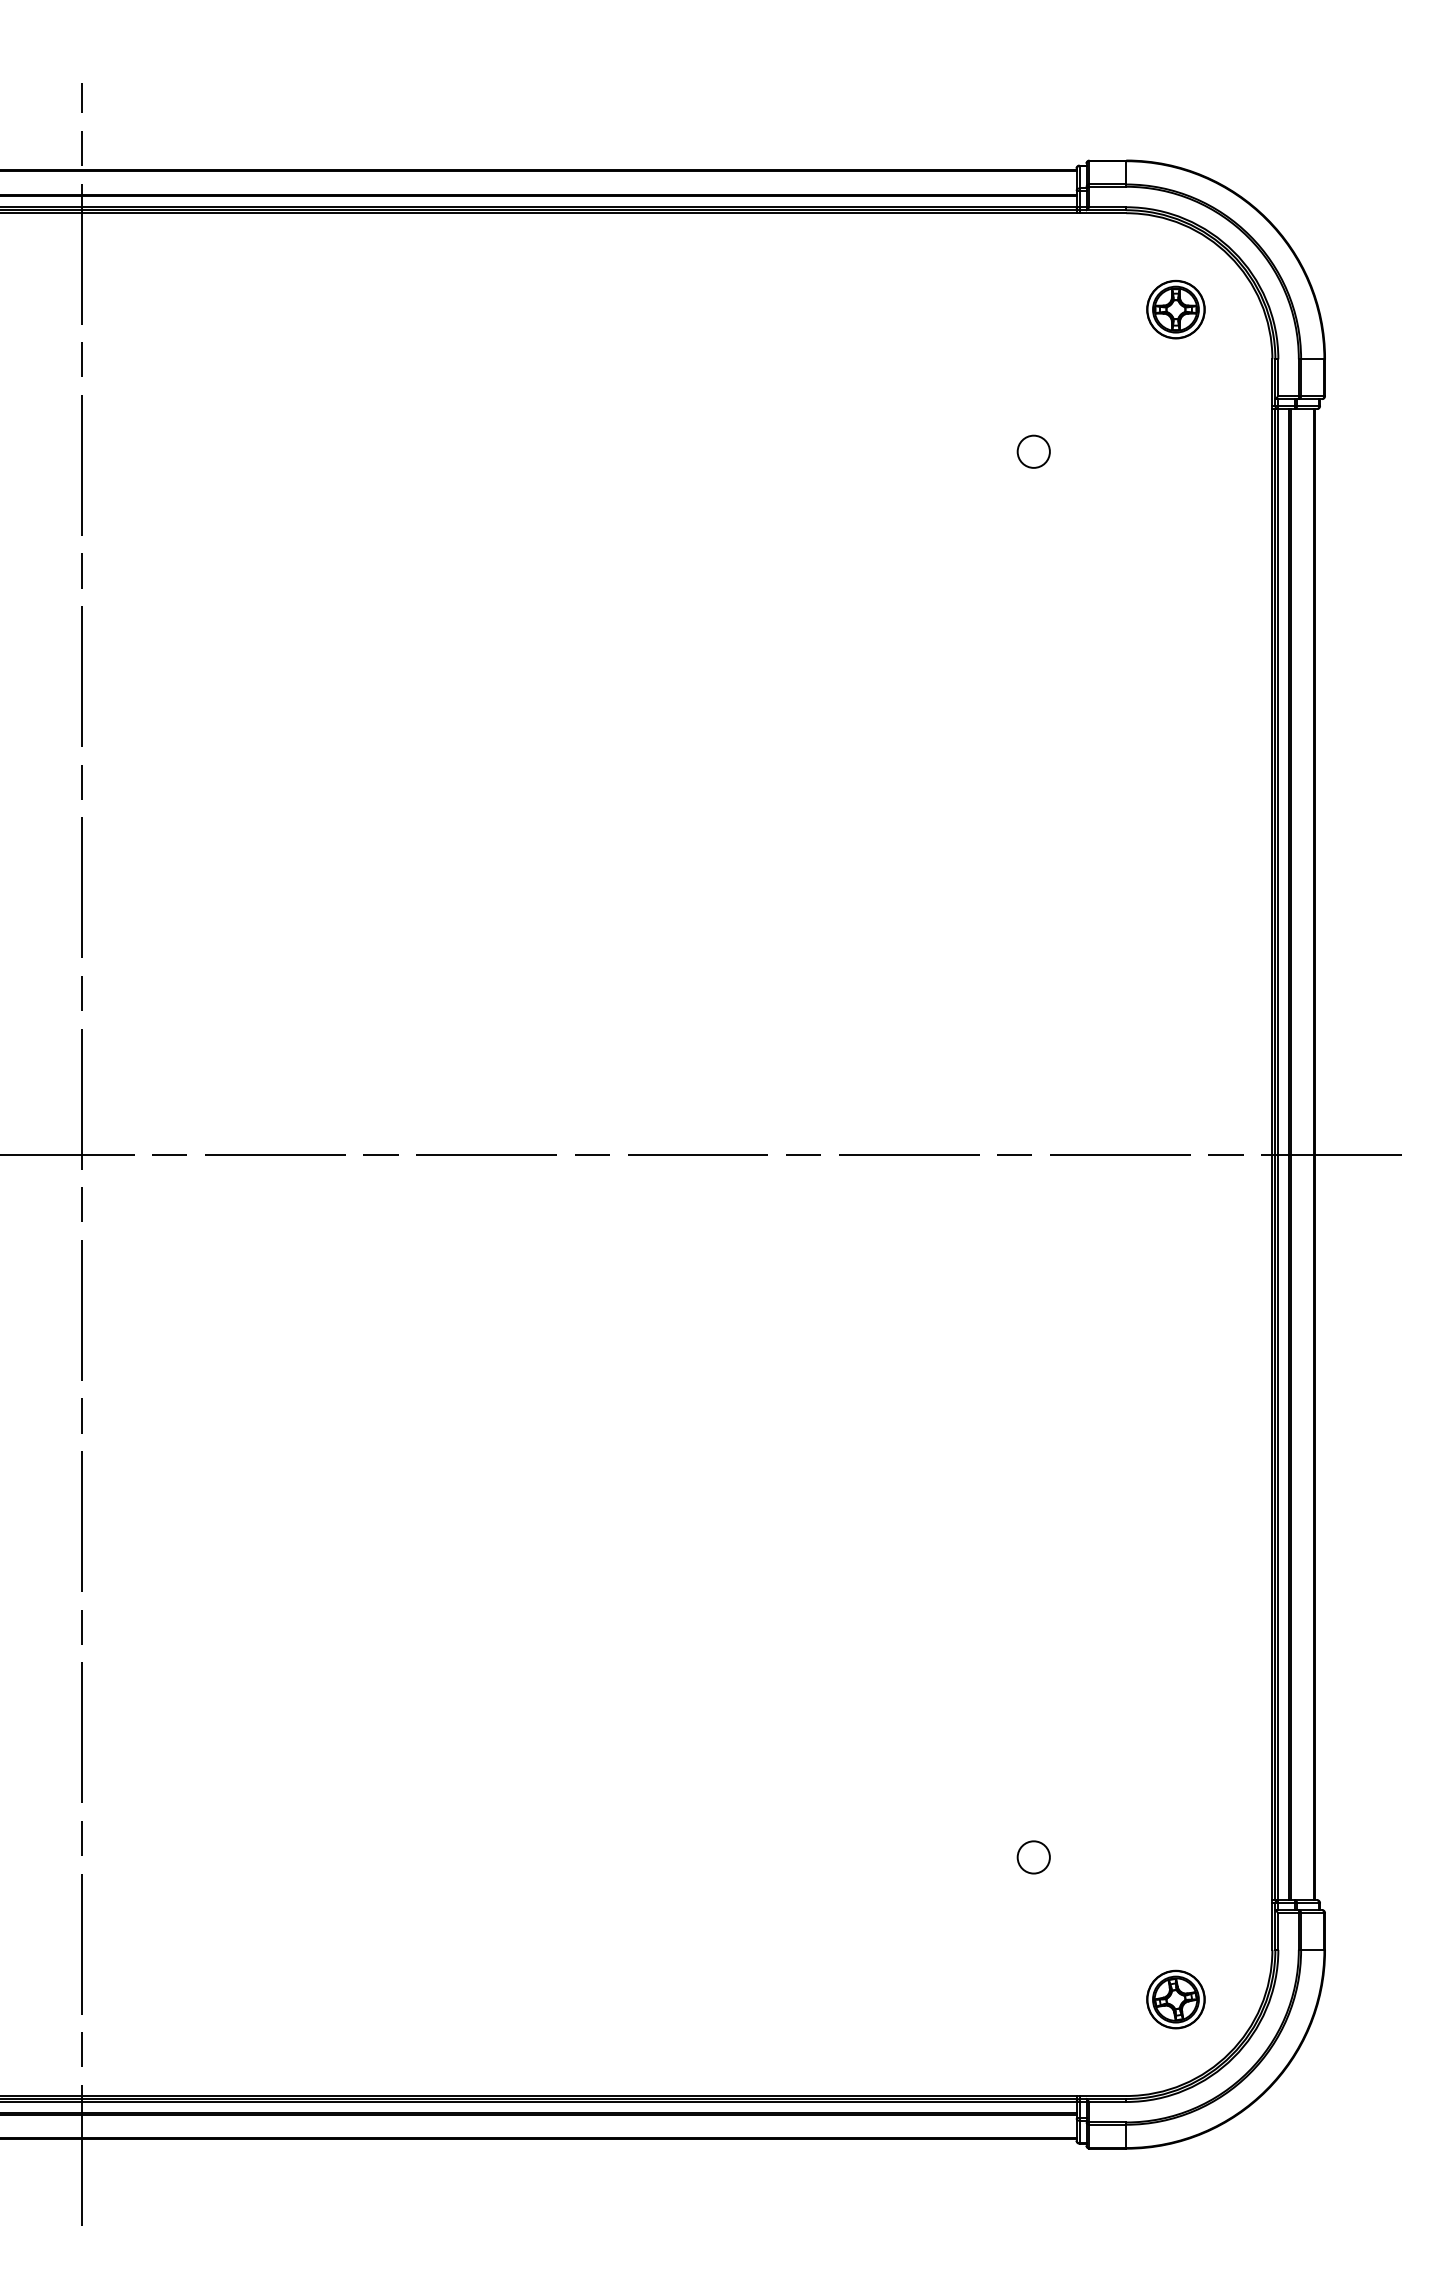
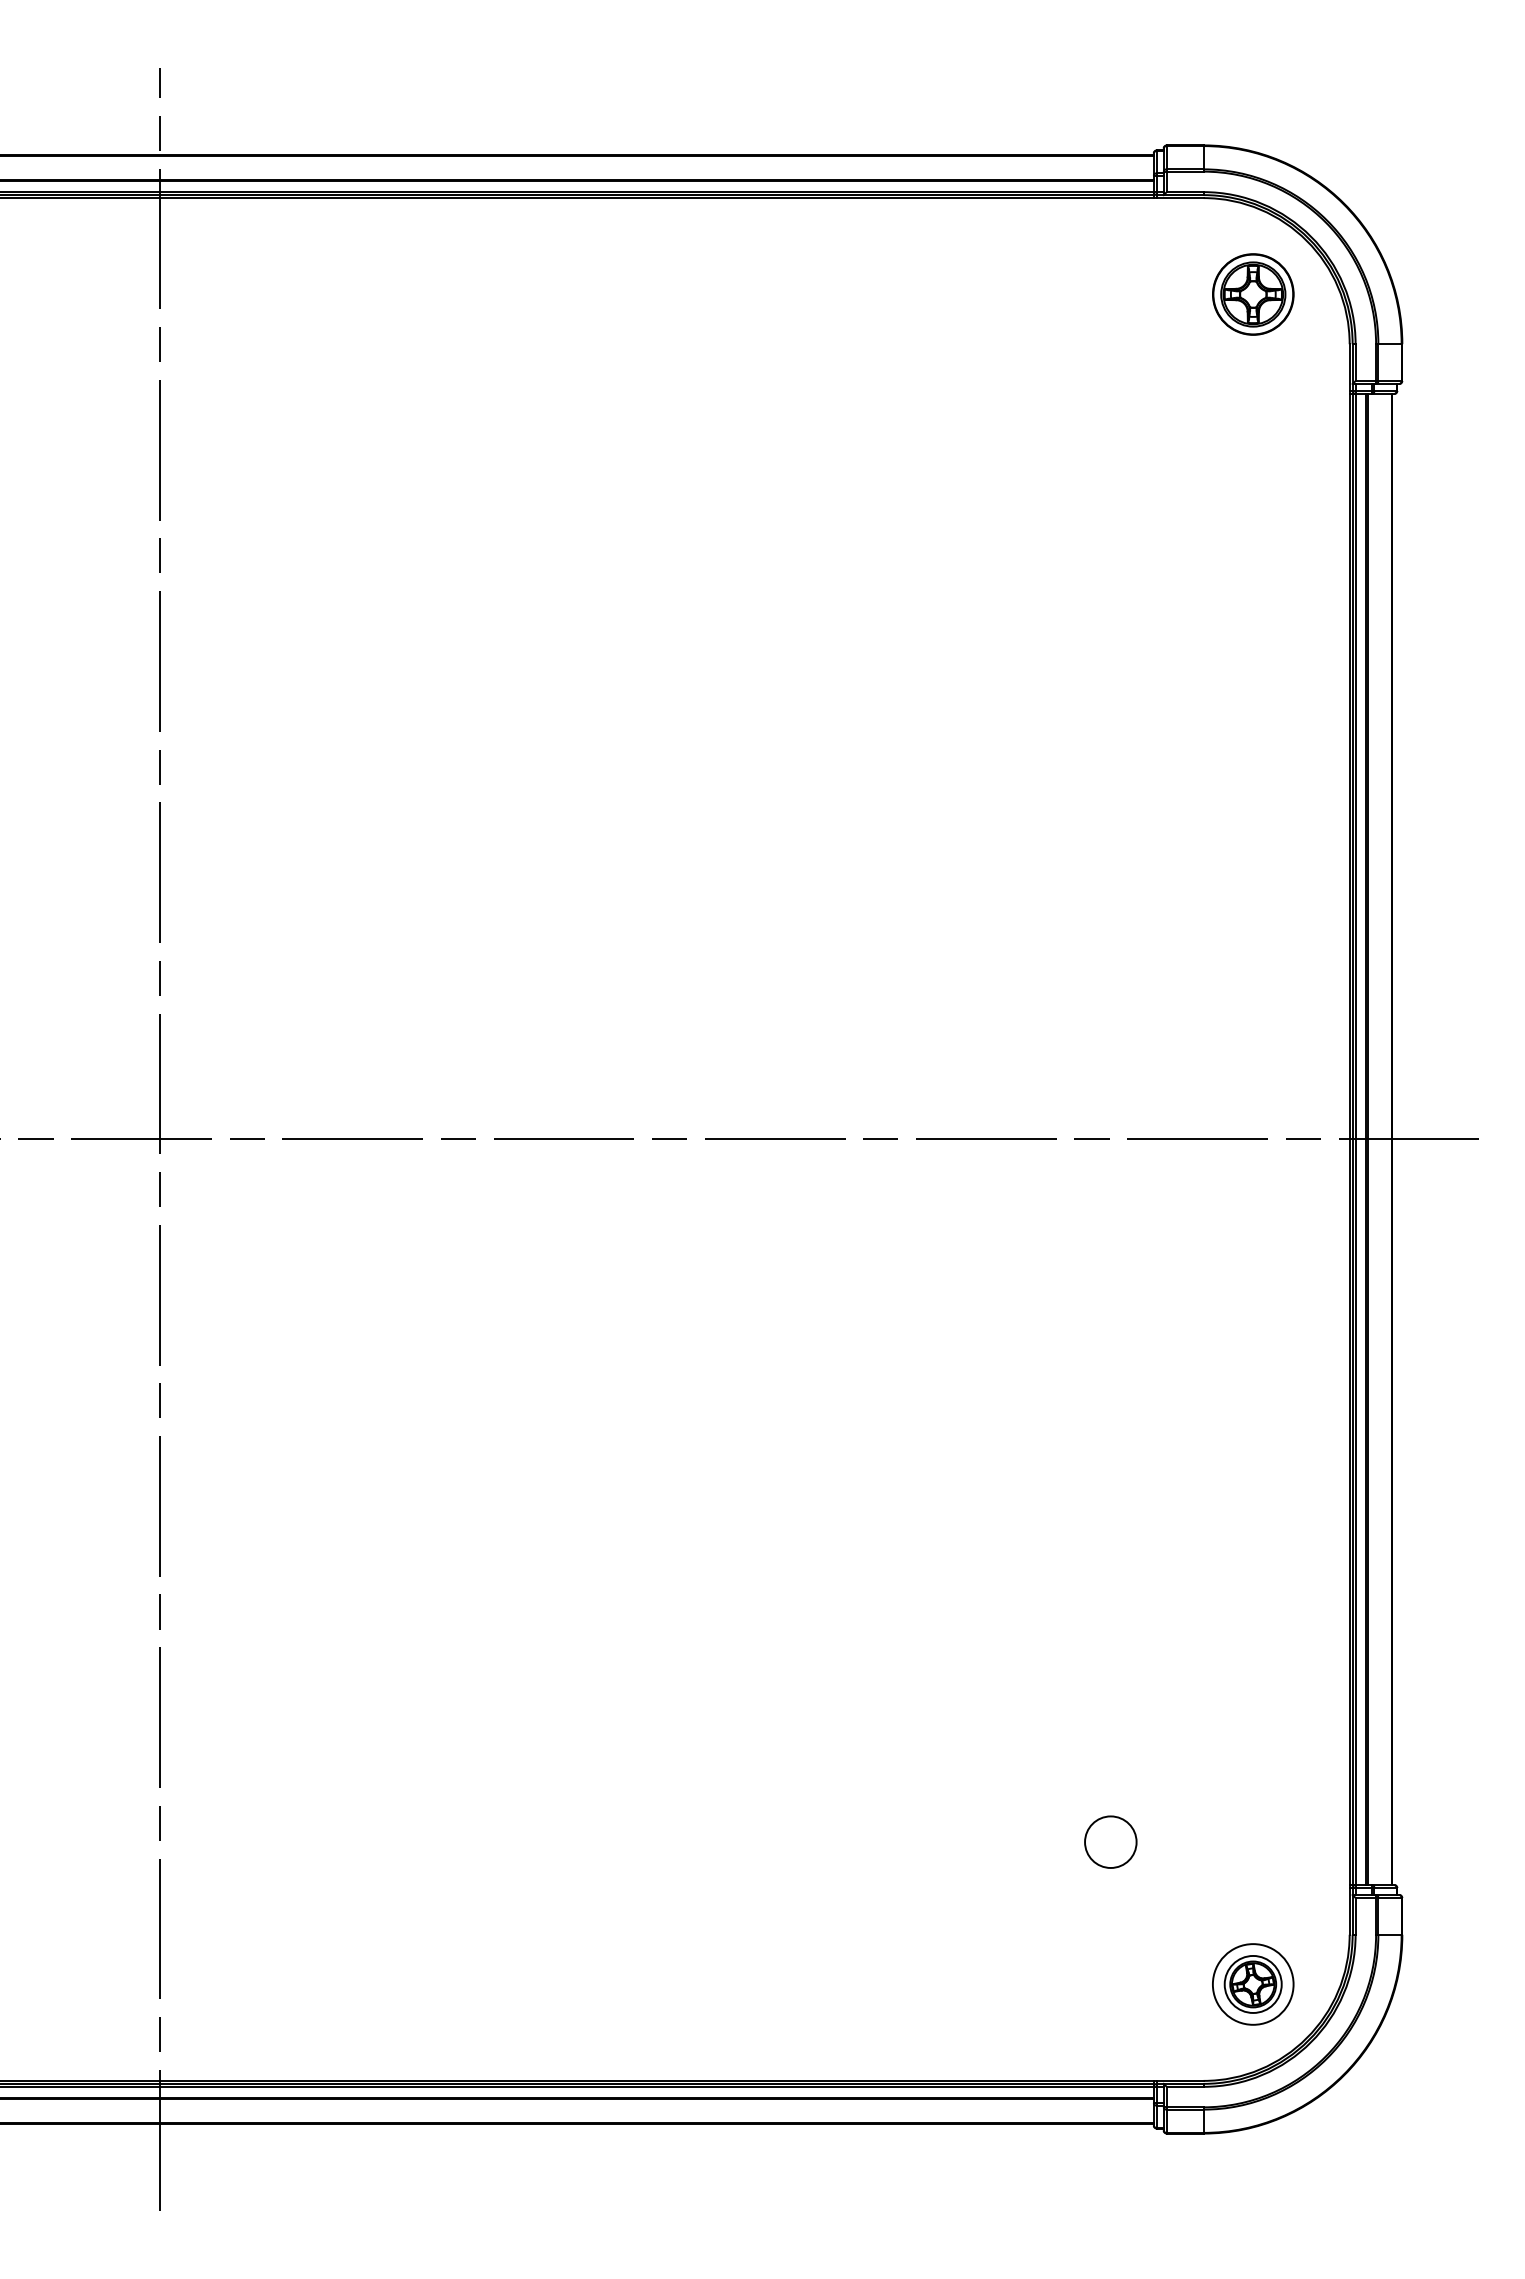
part: (1175, 309) -> (1252, 294), size x1.4
circle: (1034, 451) -> (1111, 436), removed
circle: (1034, 1857) -> (1111, 1842), size x1.6
circle: (1176, 1999) -> (1253, 1984), size x1.4

